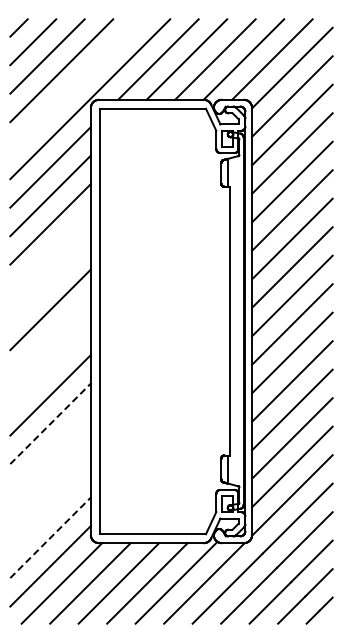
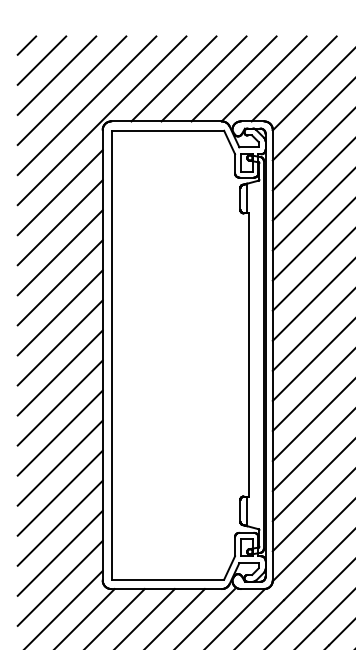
line: (75, 84) -> (86, 105), added
line: (50, 252) -> (60, 282), added
line: (50, 281) -> (60, 313), added
line: (50, 338) -> (60, 373), added
line: (50, 366) -> (60, 402), added
line: (50, 423) -> (60, 462), dashed -> solid
line: (50, 452) -> (60, 493), added
line: (50, 480) -> (60, 522), added
line: (50, 508) -> (60, 552), added
line: (50, 537) -> (60, 583), dashed -> solid

